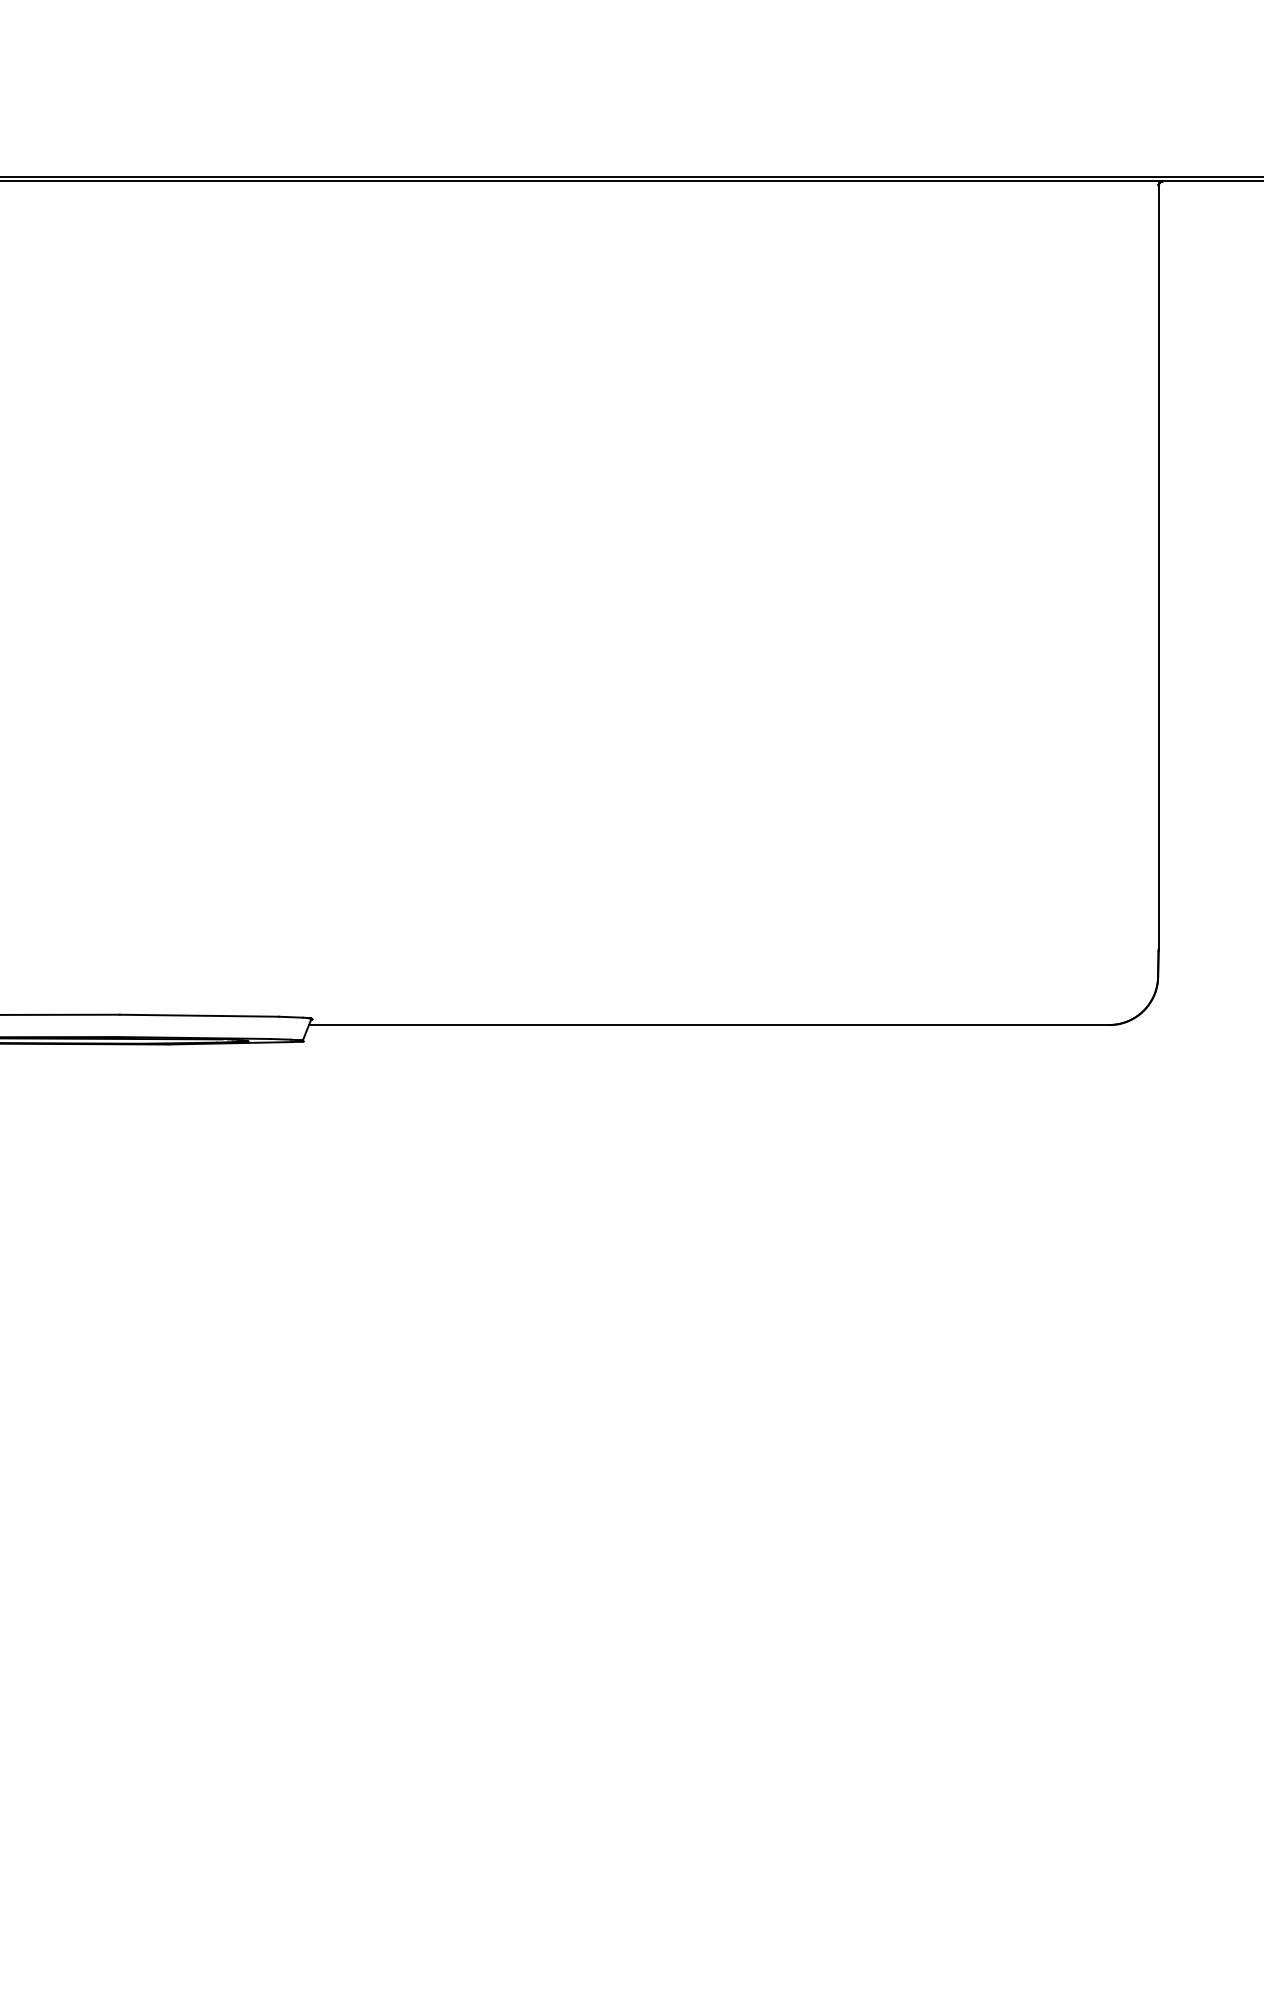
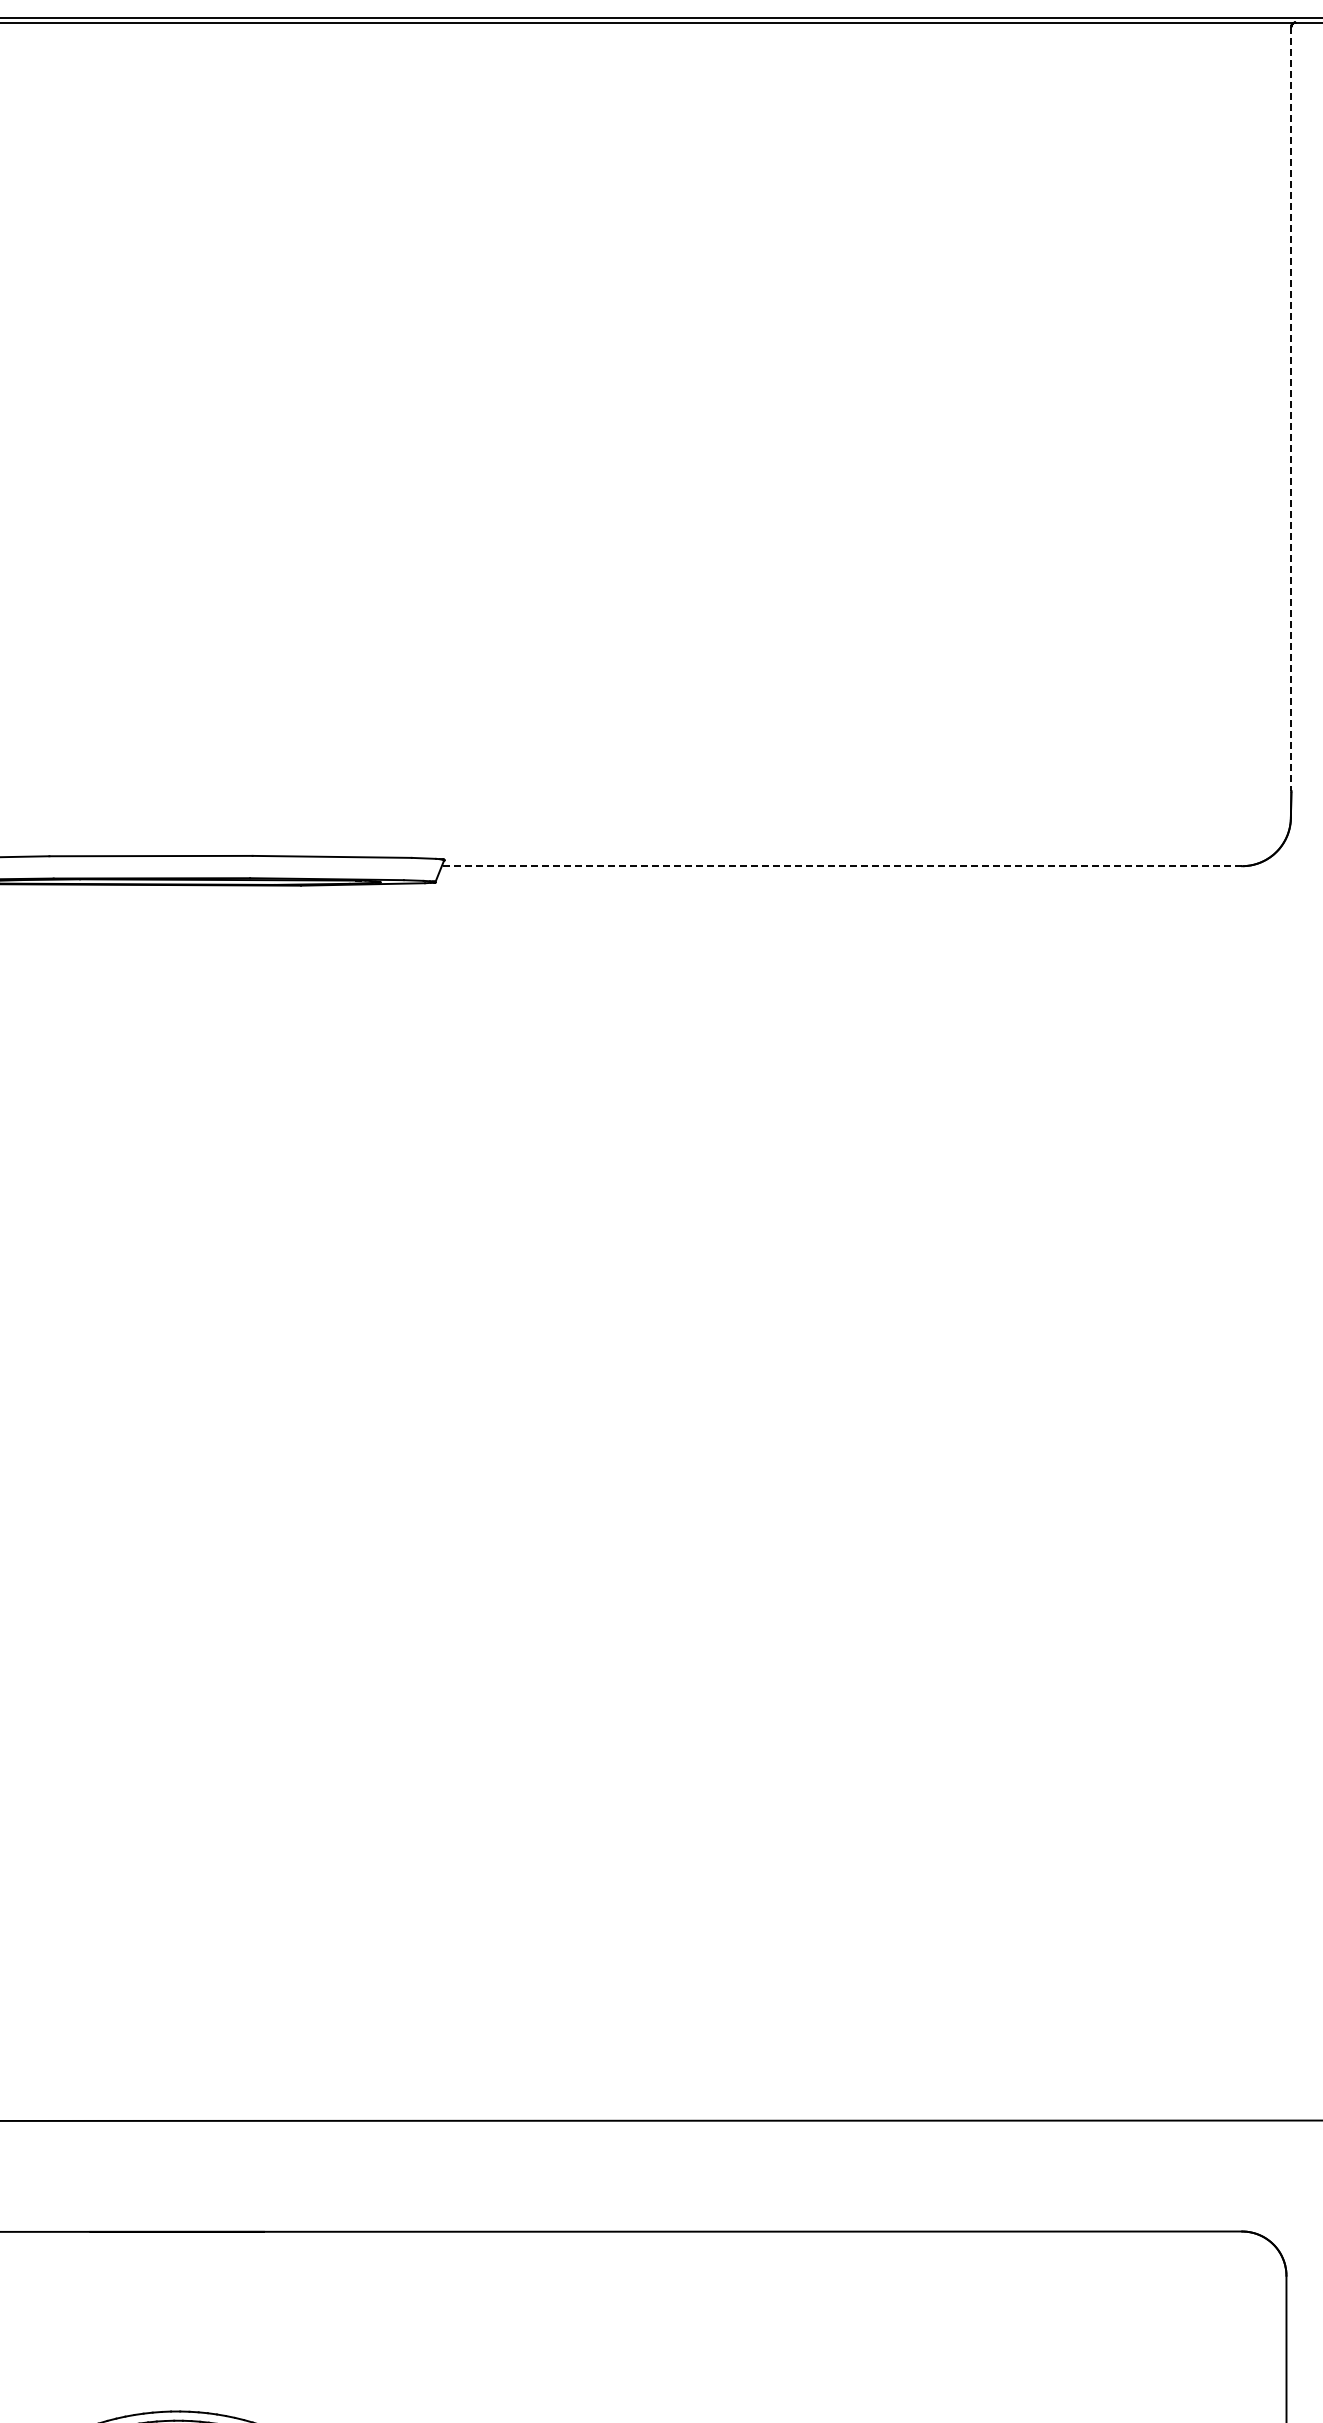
line: (1158, 567) -> (1291, 408), solid -> dashed
line: (708, 1025) -> (841, 866), solid -> dashed

